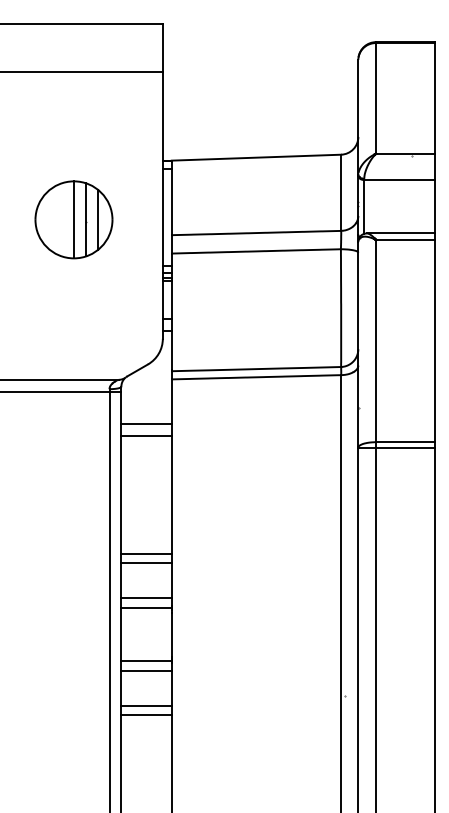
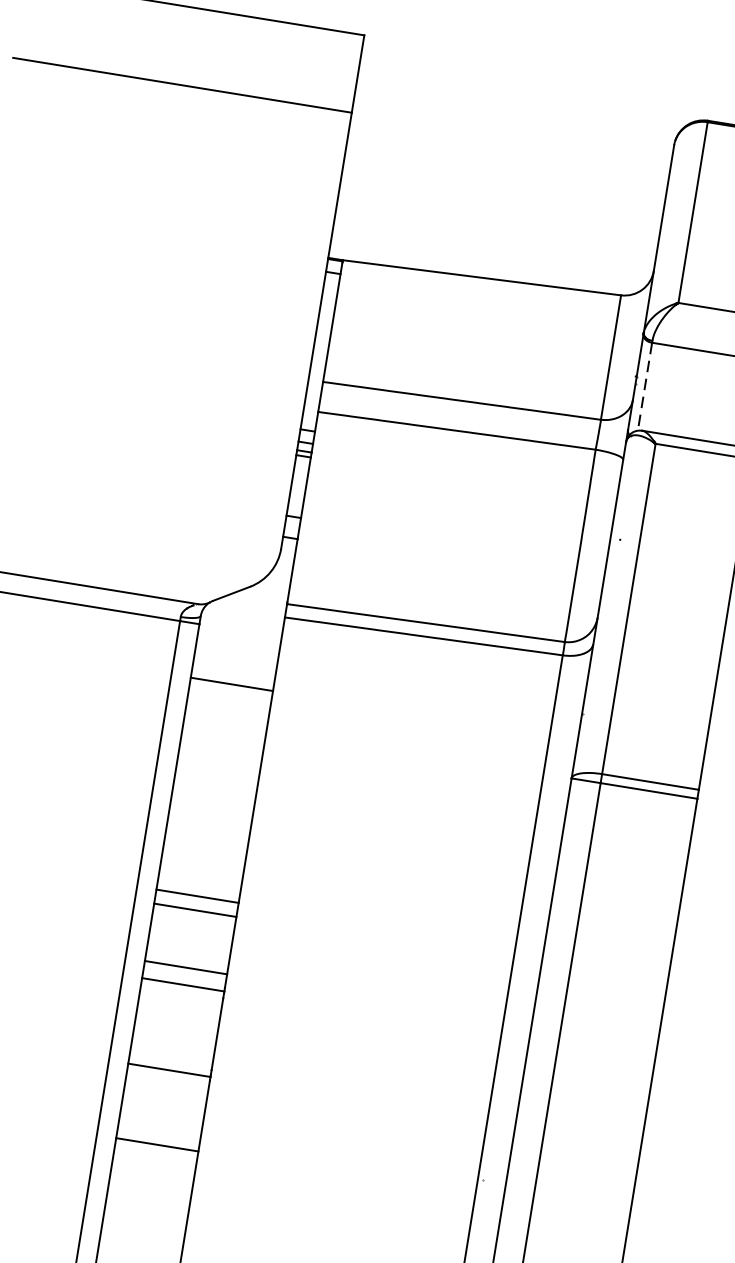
line: (364, 206) -> (645, 386), solid -> dashed
part: (73, 219) -> (166, 330), removed
line: (146, 435) -> (228, 702), removed
line: (146, 671) -> (166, 1087), removed
line: (146, 714) -> (155, 1158), removed

